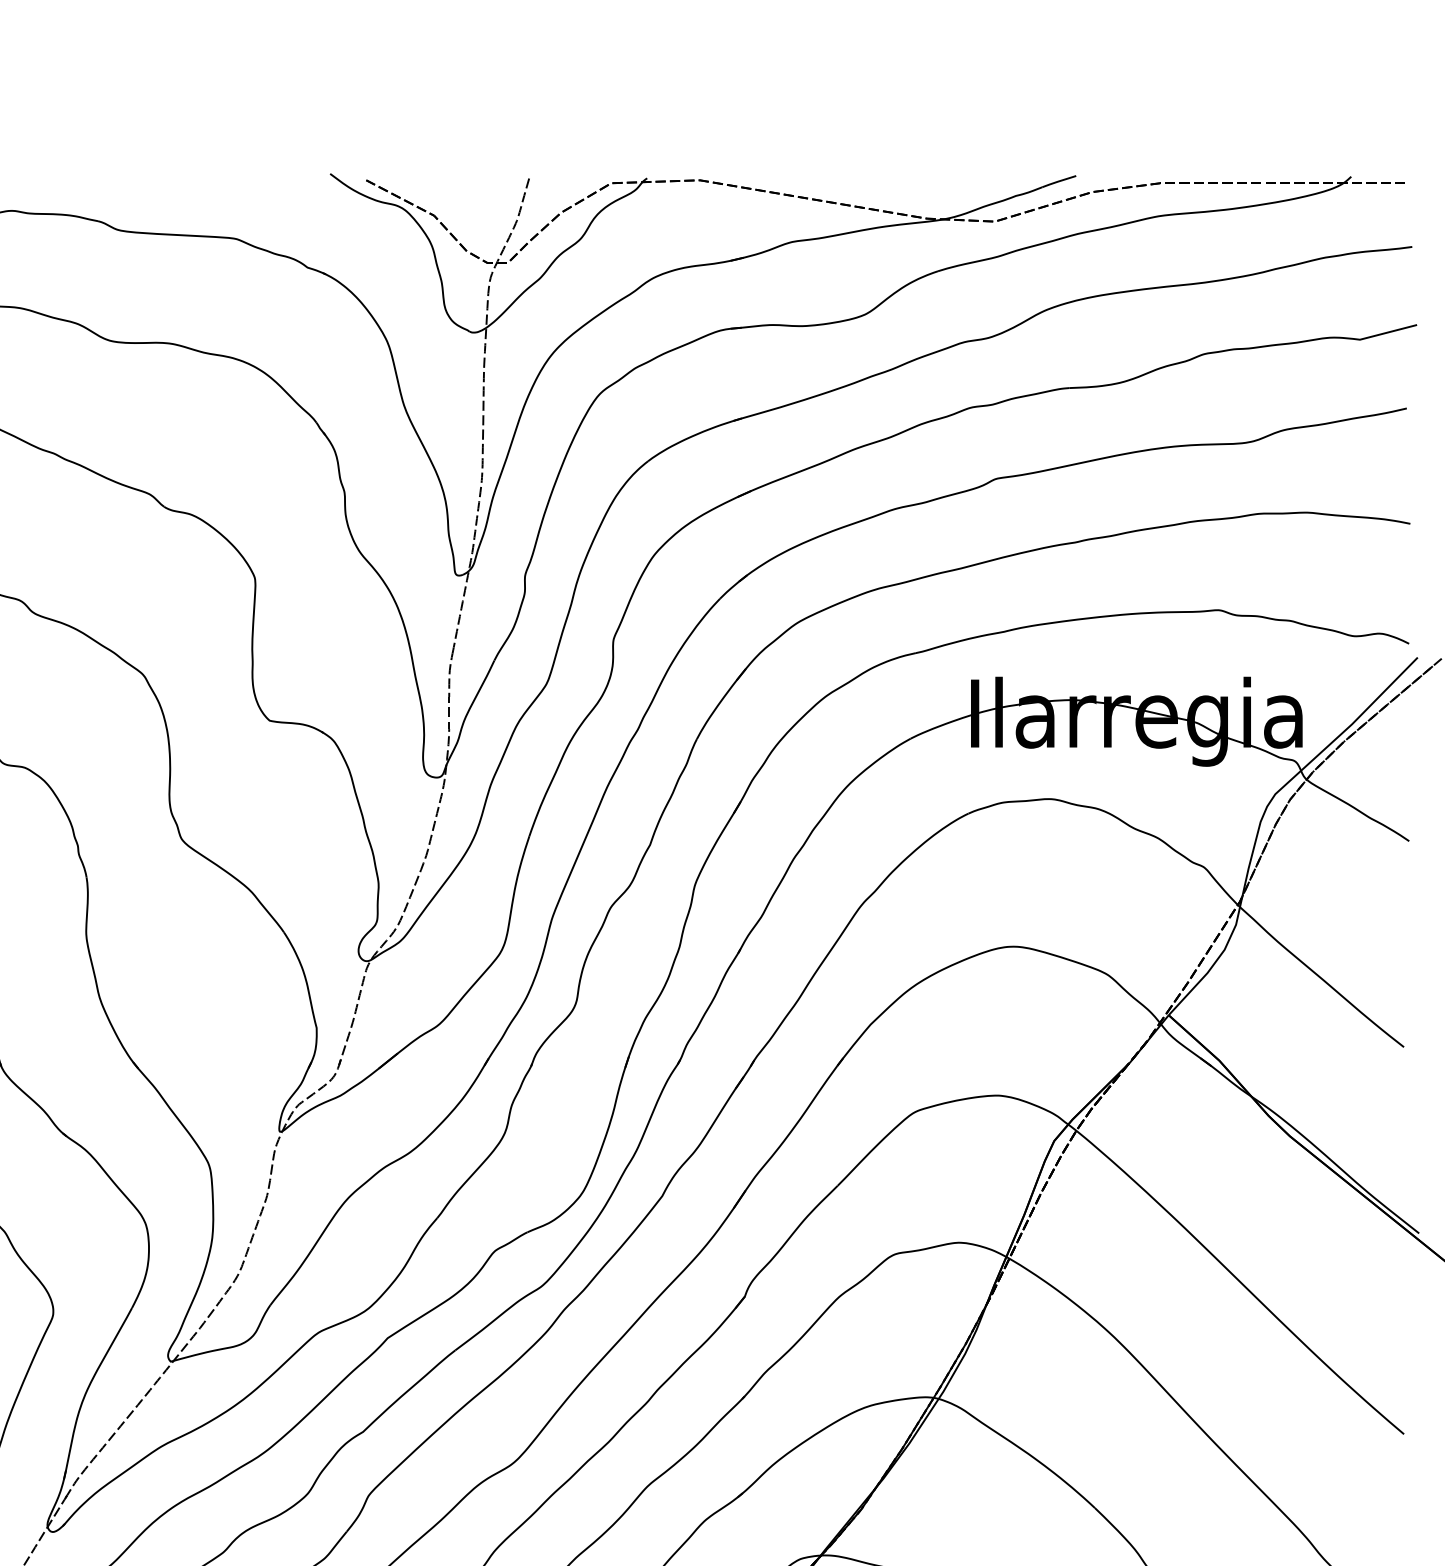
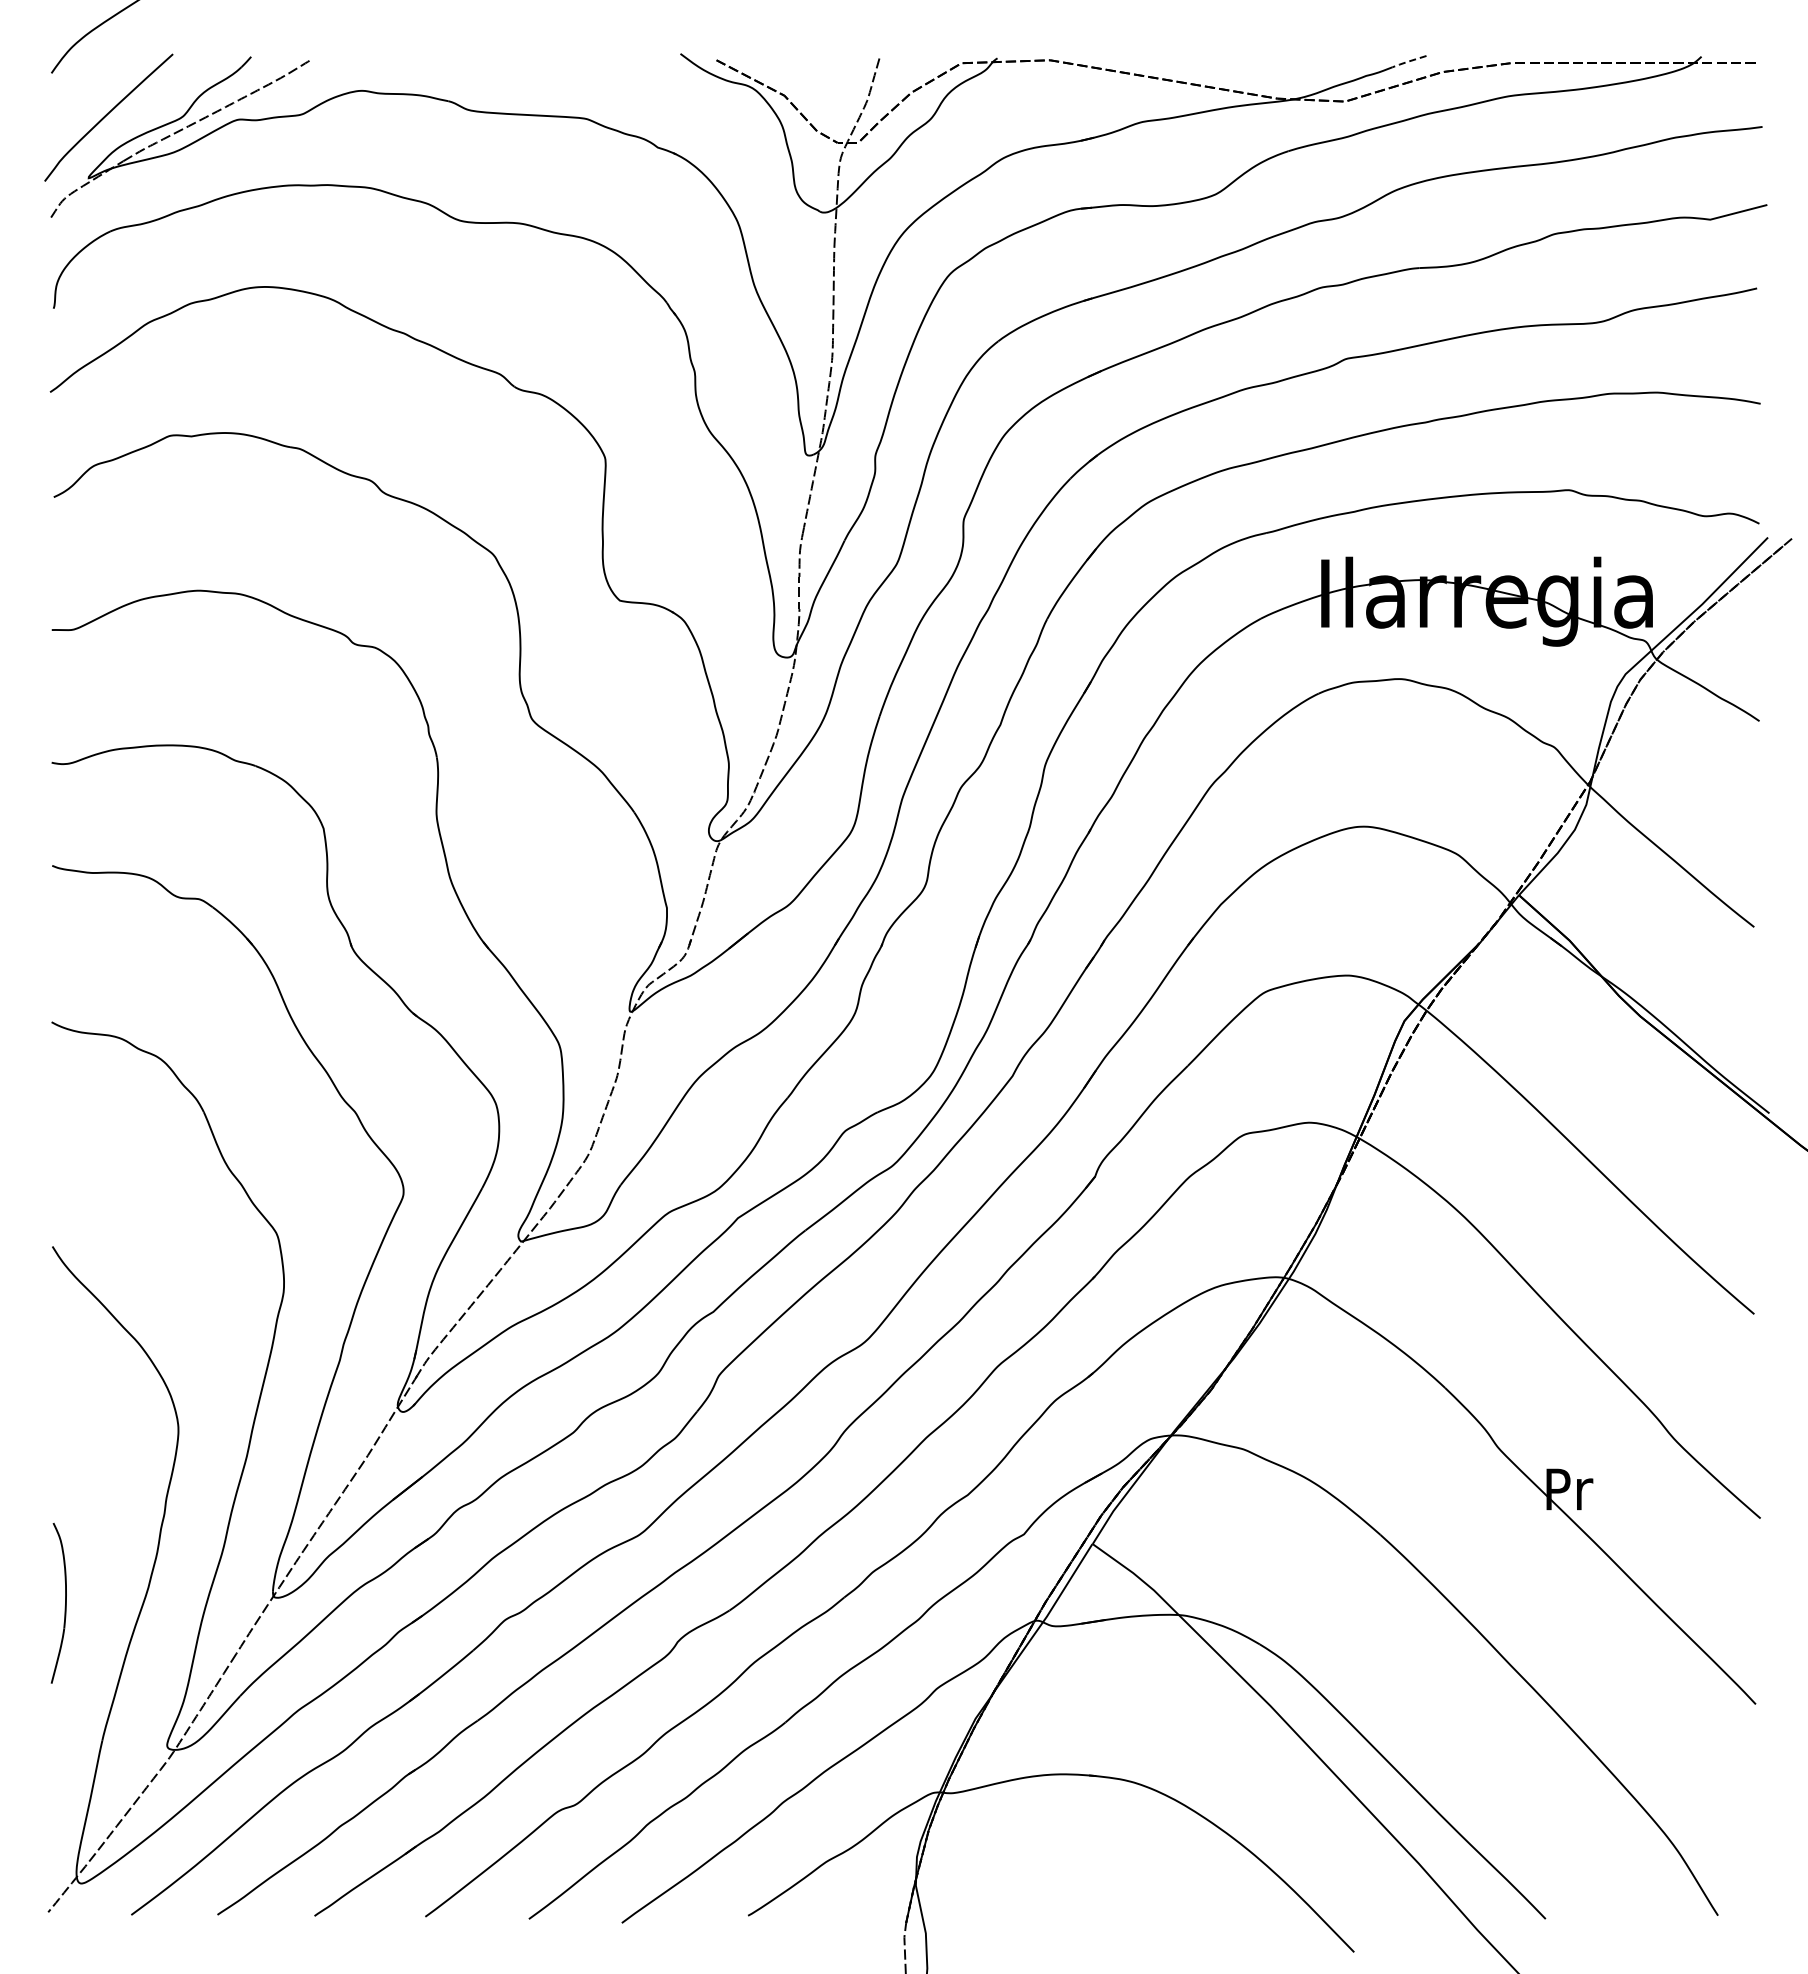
line: (1058, 181) -> (1408, 61), solid -> dashed

